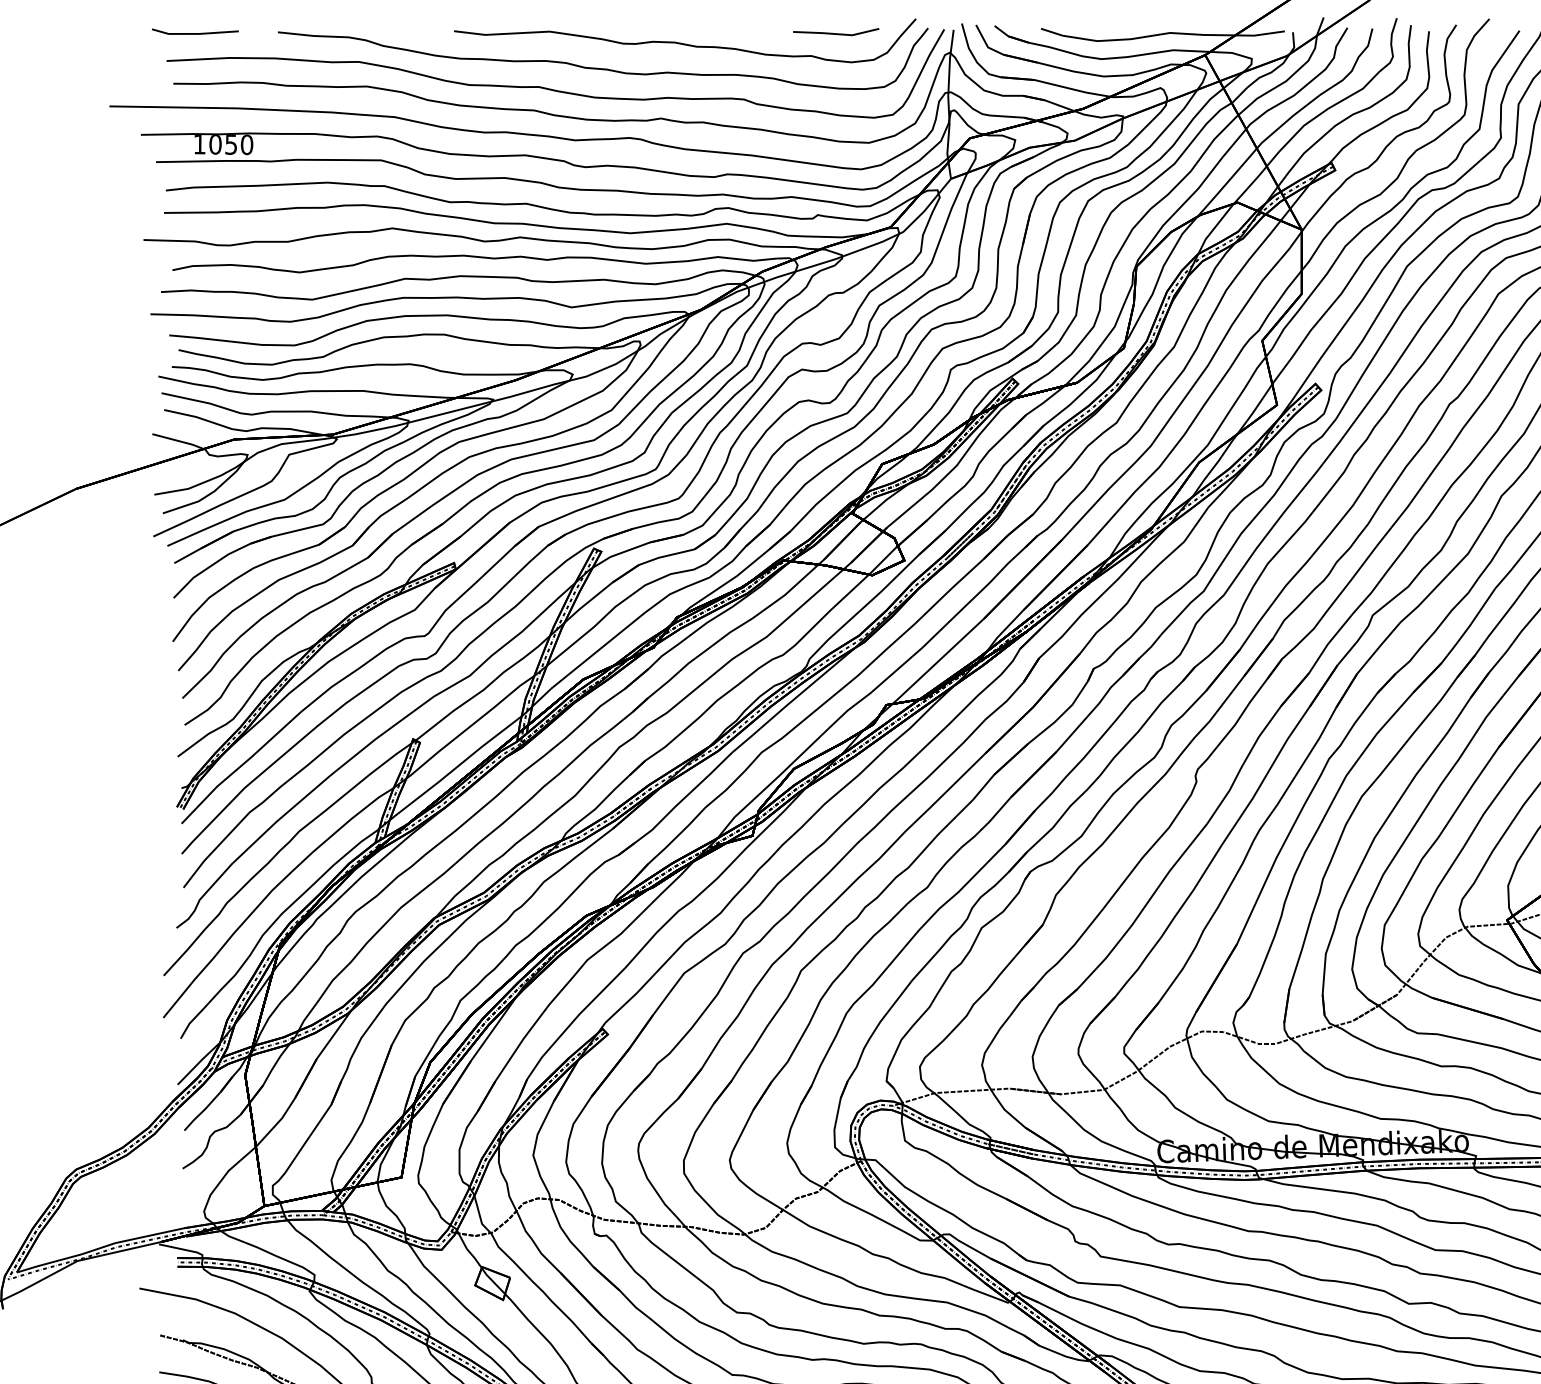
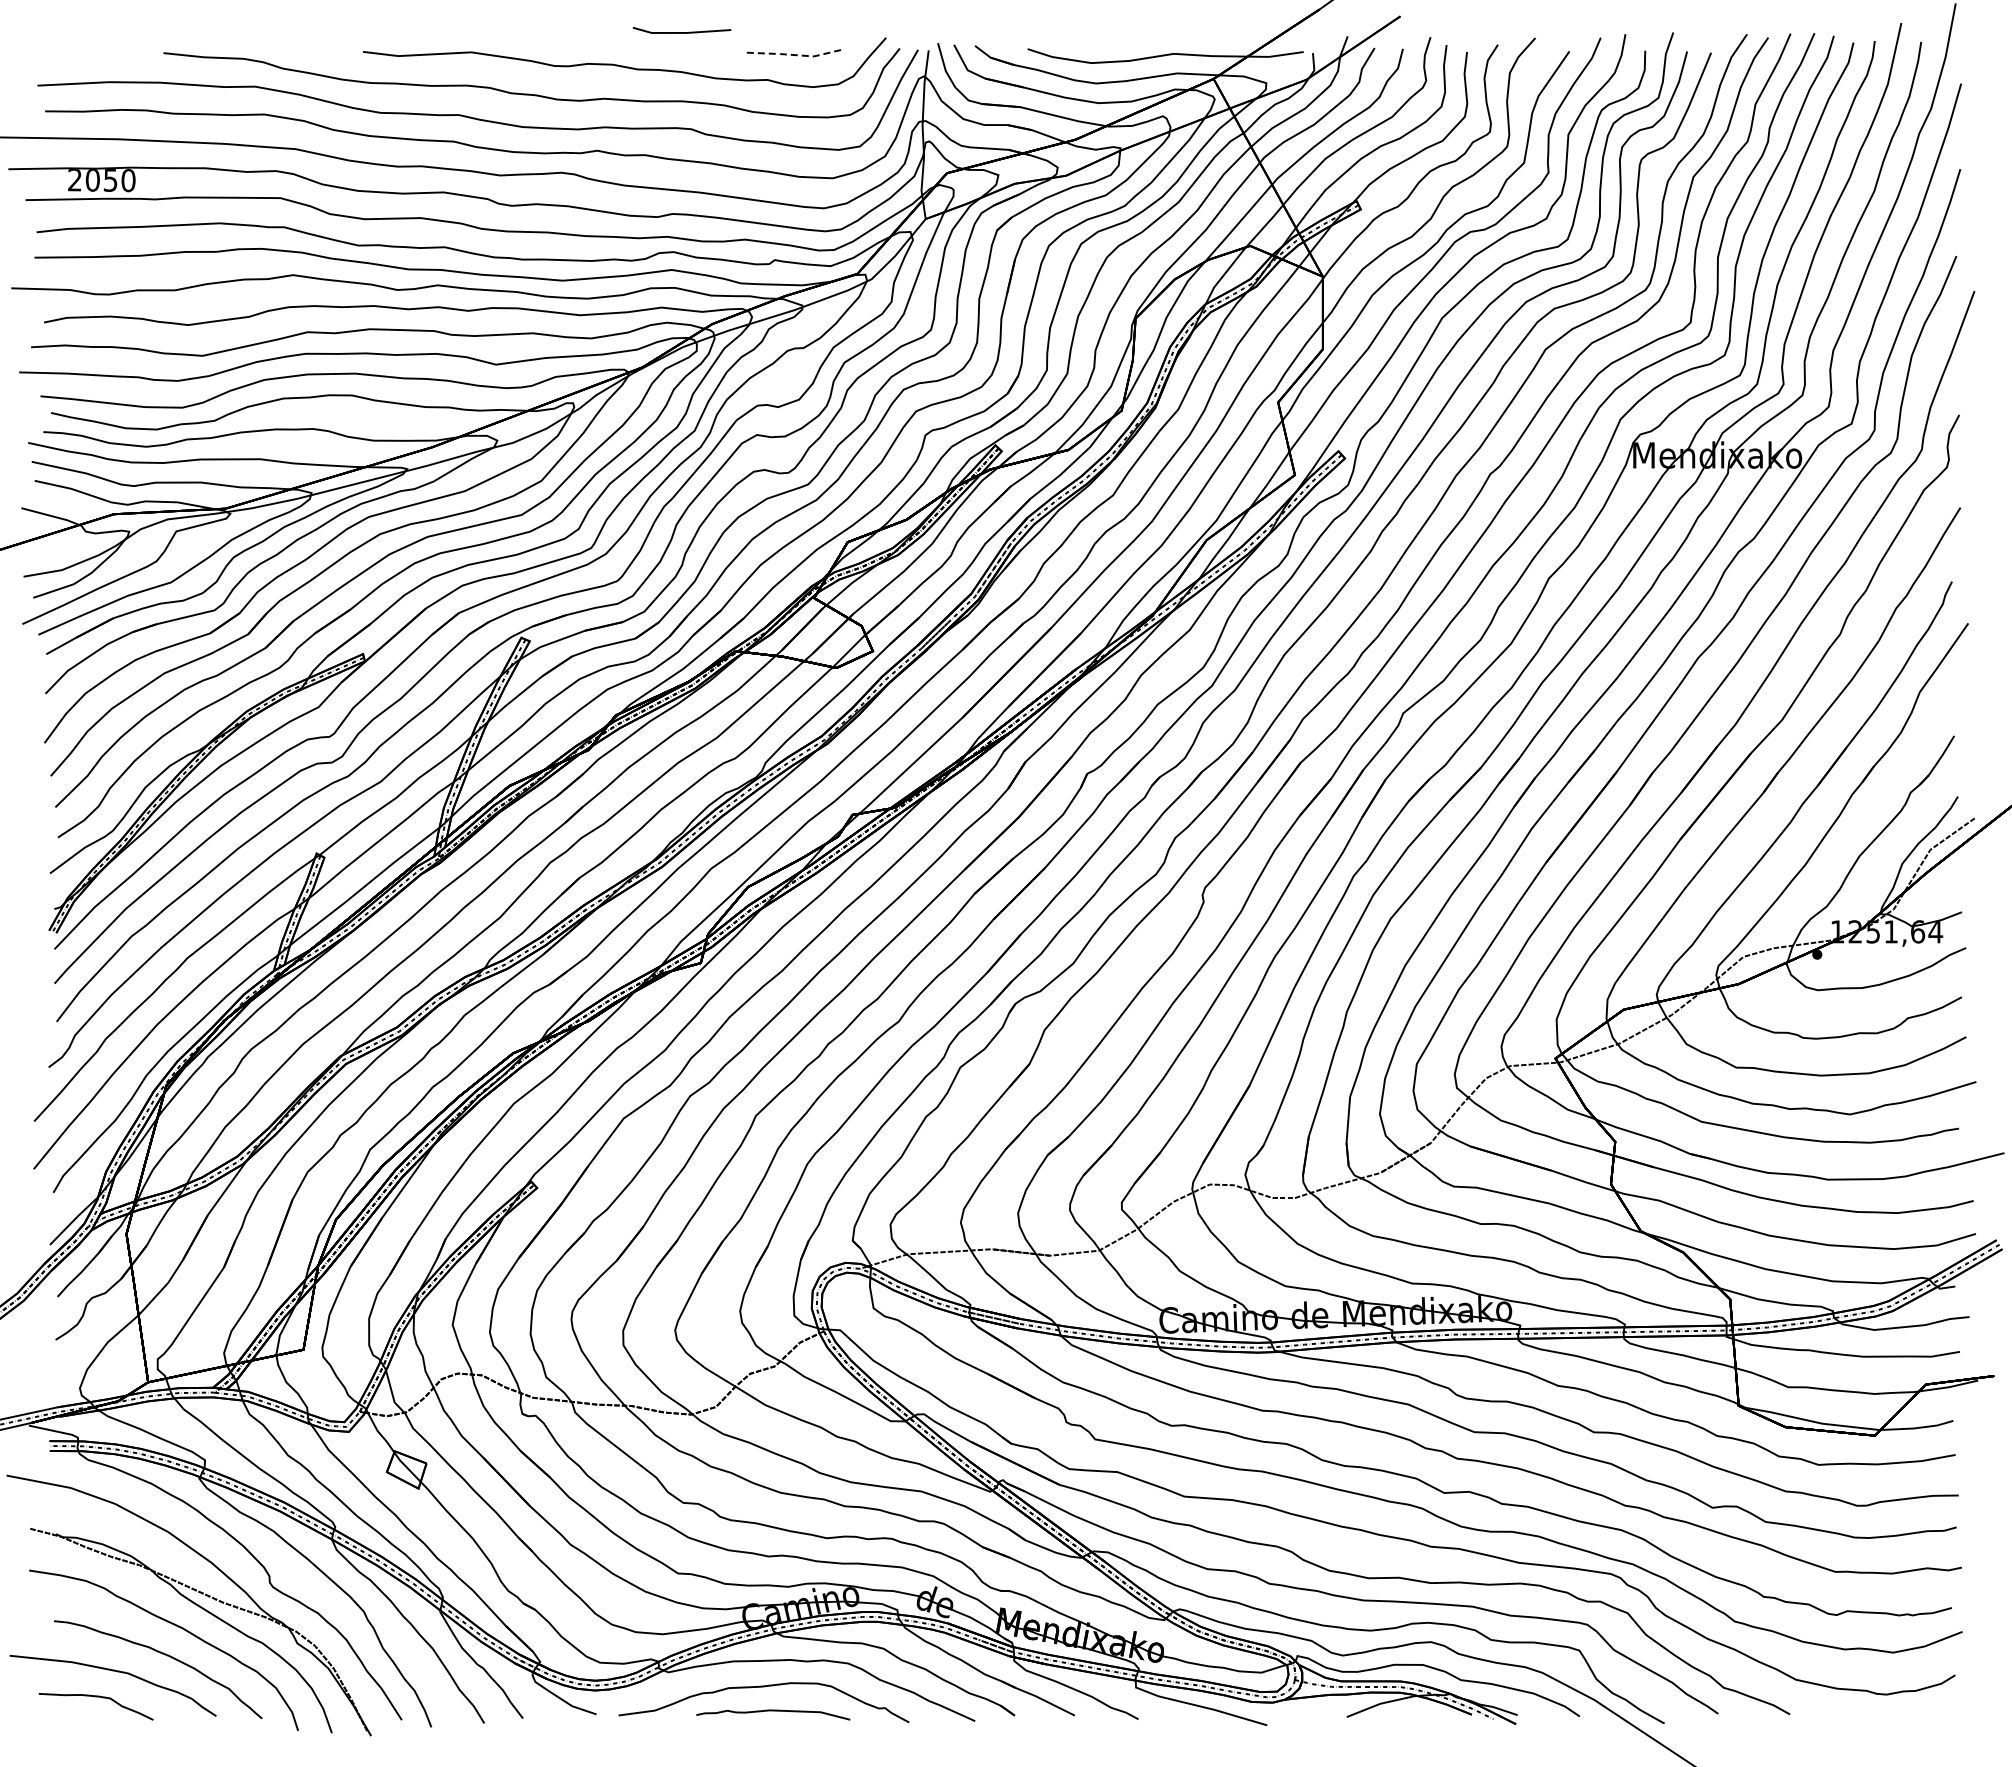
line: (194, 33) -> (681, 32), moved
line: (836, 34) -> (796, 55), solid -> dashed
text: (199, 144) -> (74, 180), 1050 -> 2050

